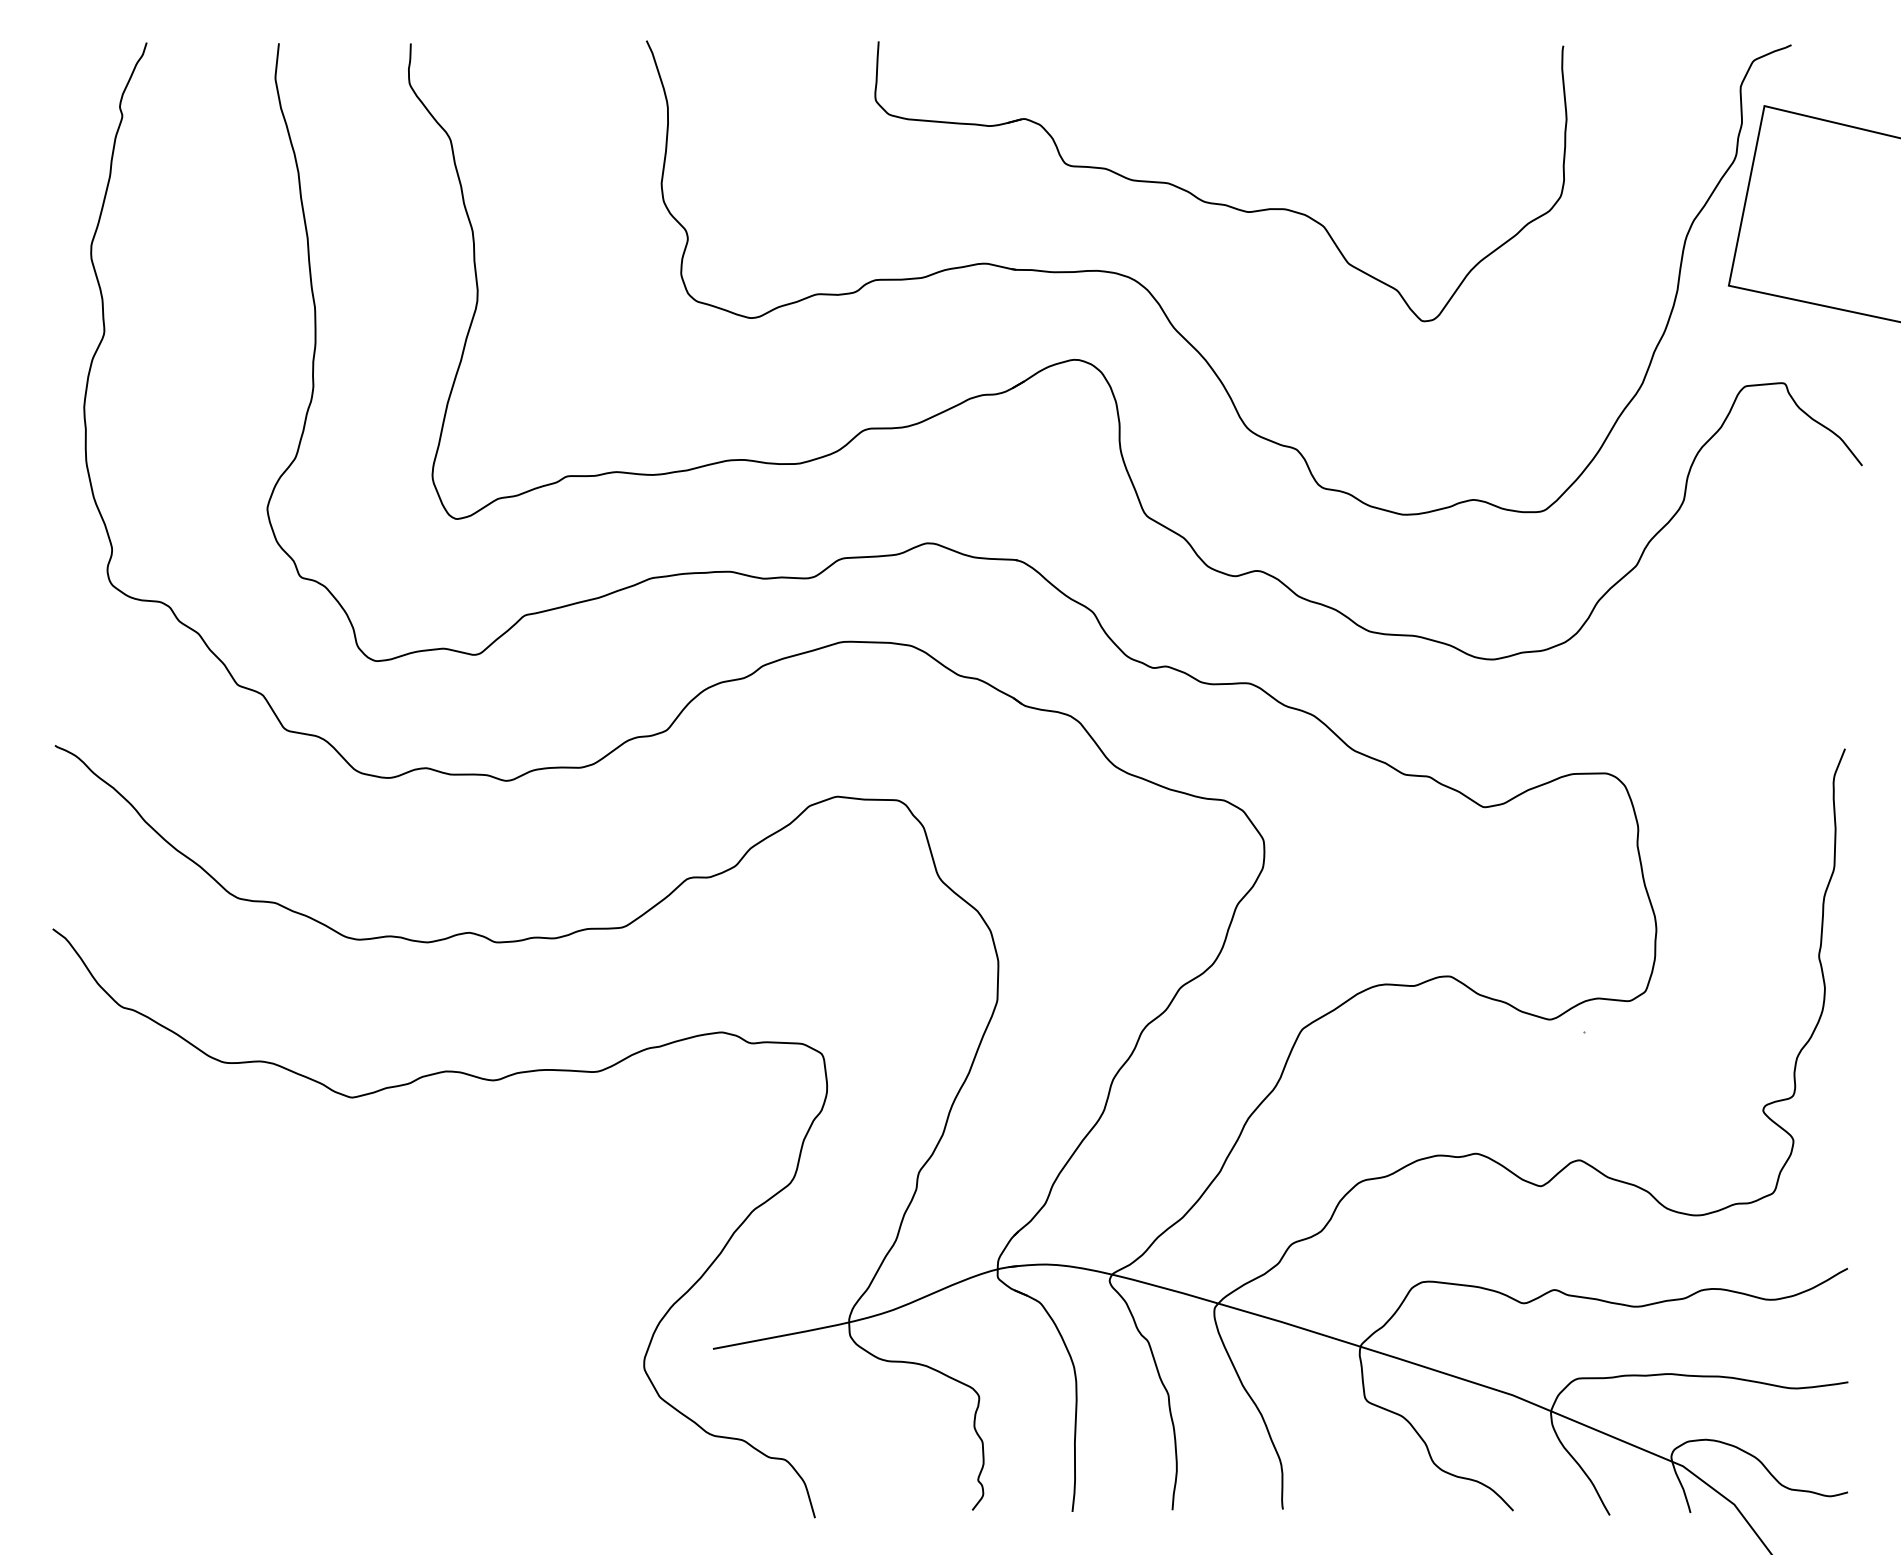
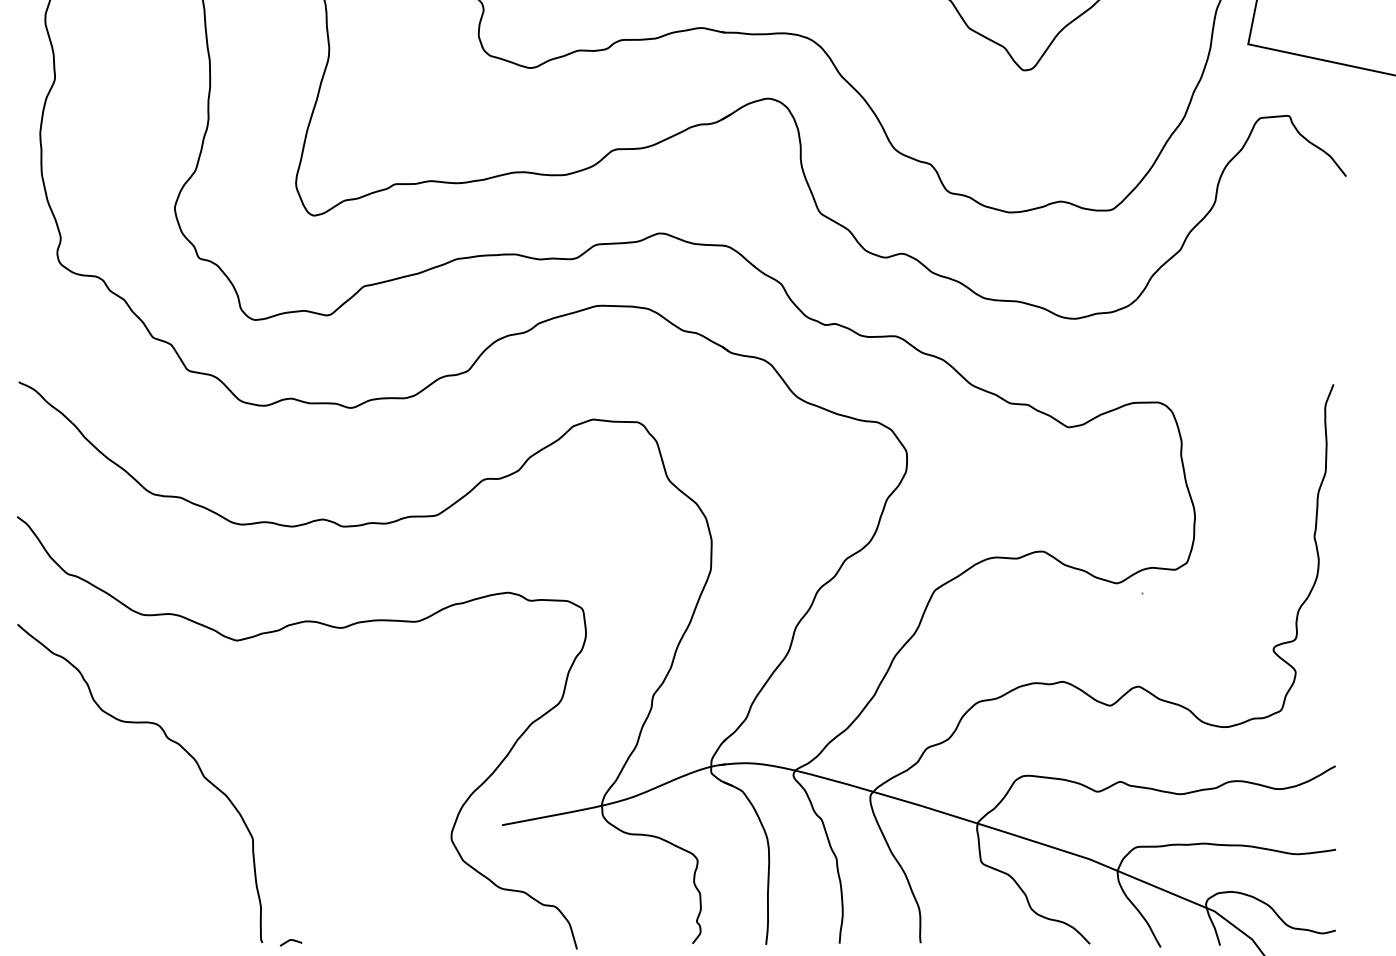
curve: (260, 1233) -> (169, 740), added
curve: (425, 1506) -> (290, 940), added

